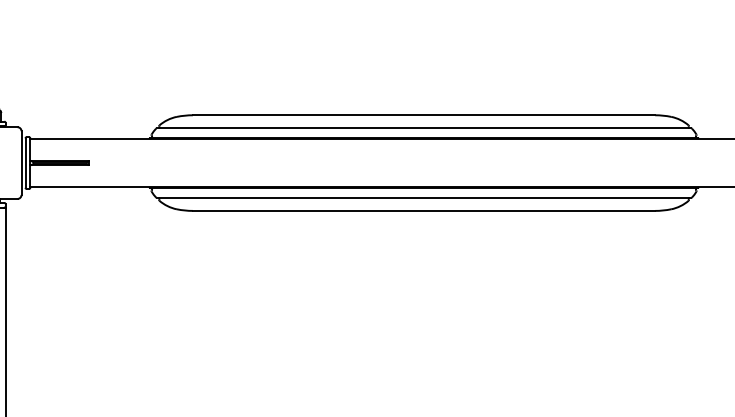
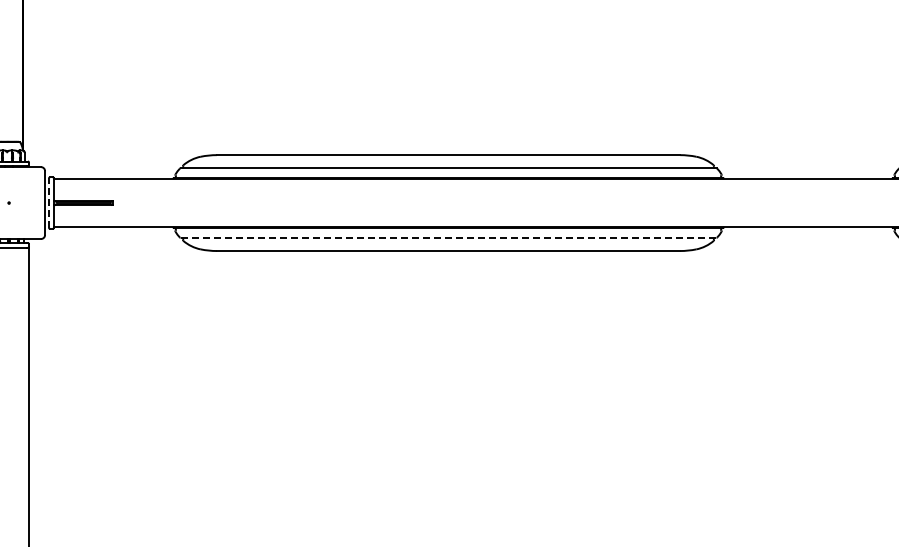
line: (25, 163) -> (49, 203), solid -> dashed
line: (424, 197) -> (448, 237), solid -> dashed

